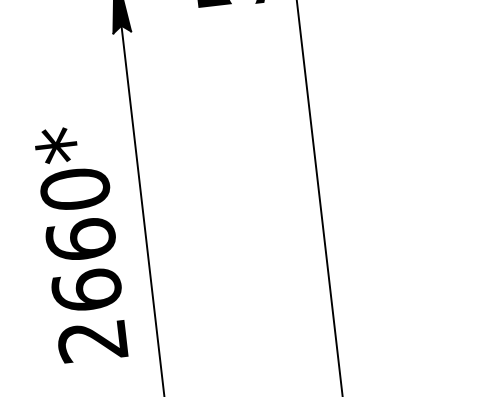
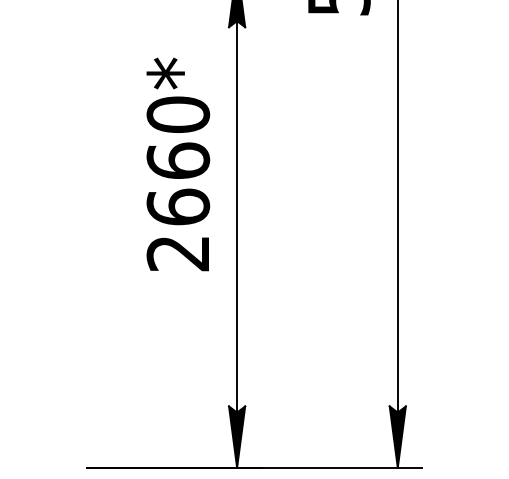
text: (81, 243) -> (178, 164), moved

